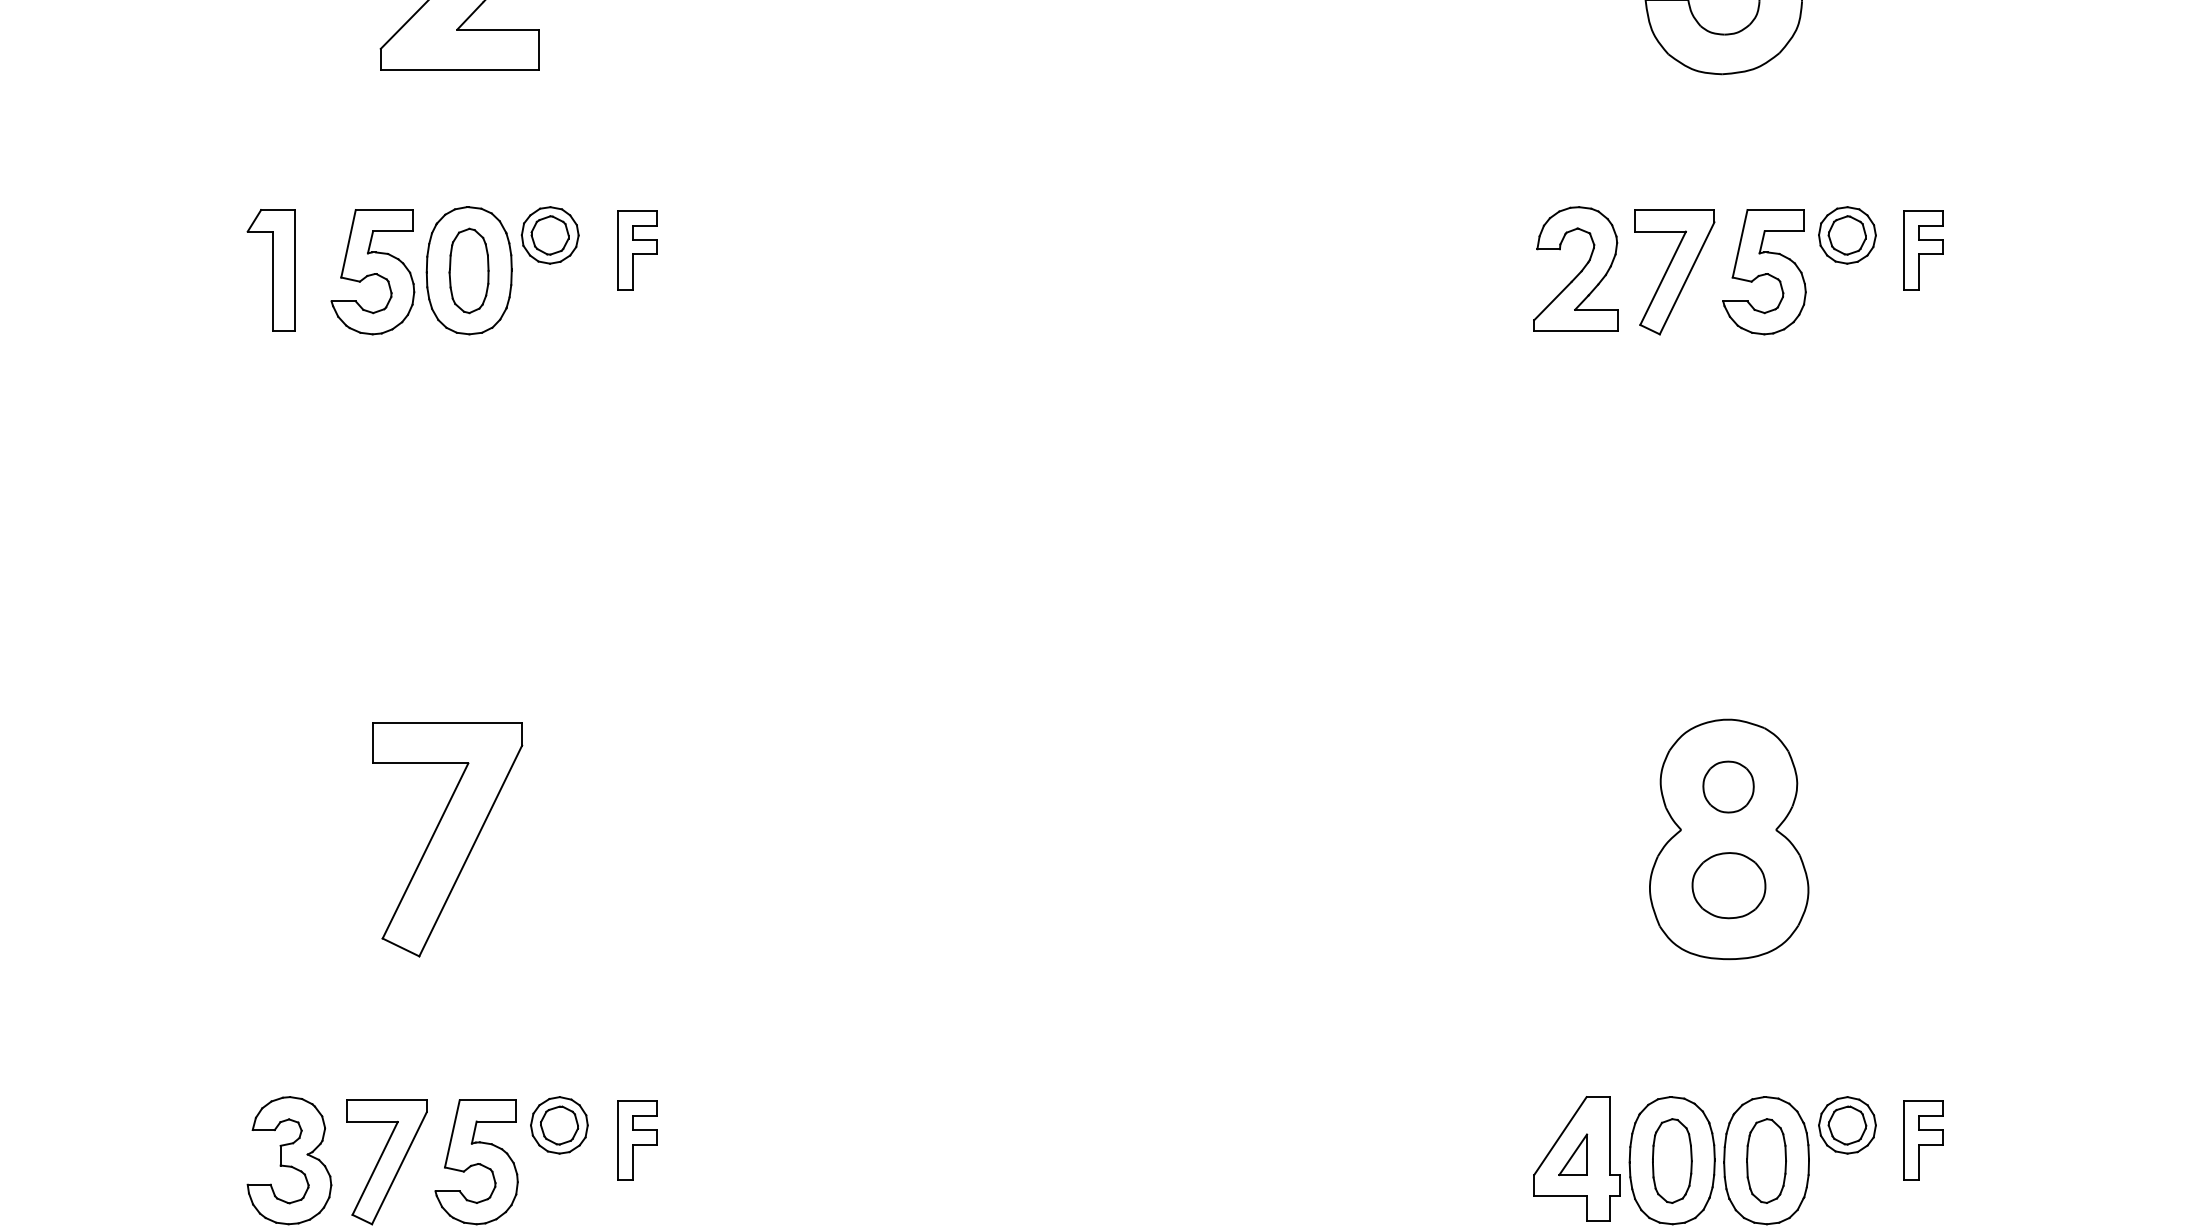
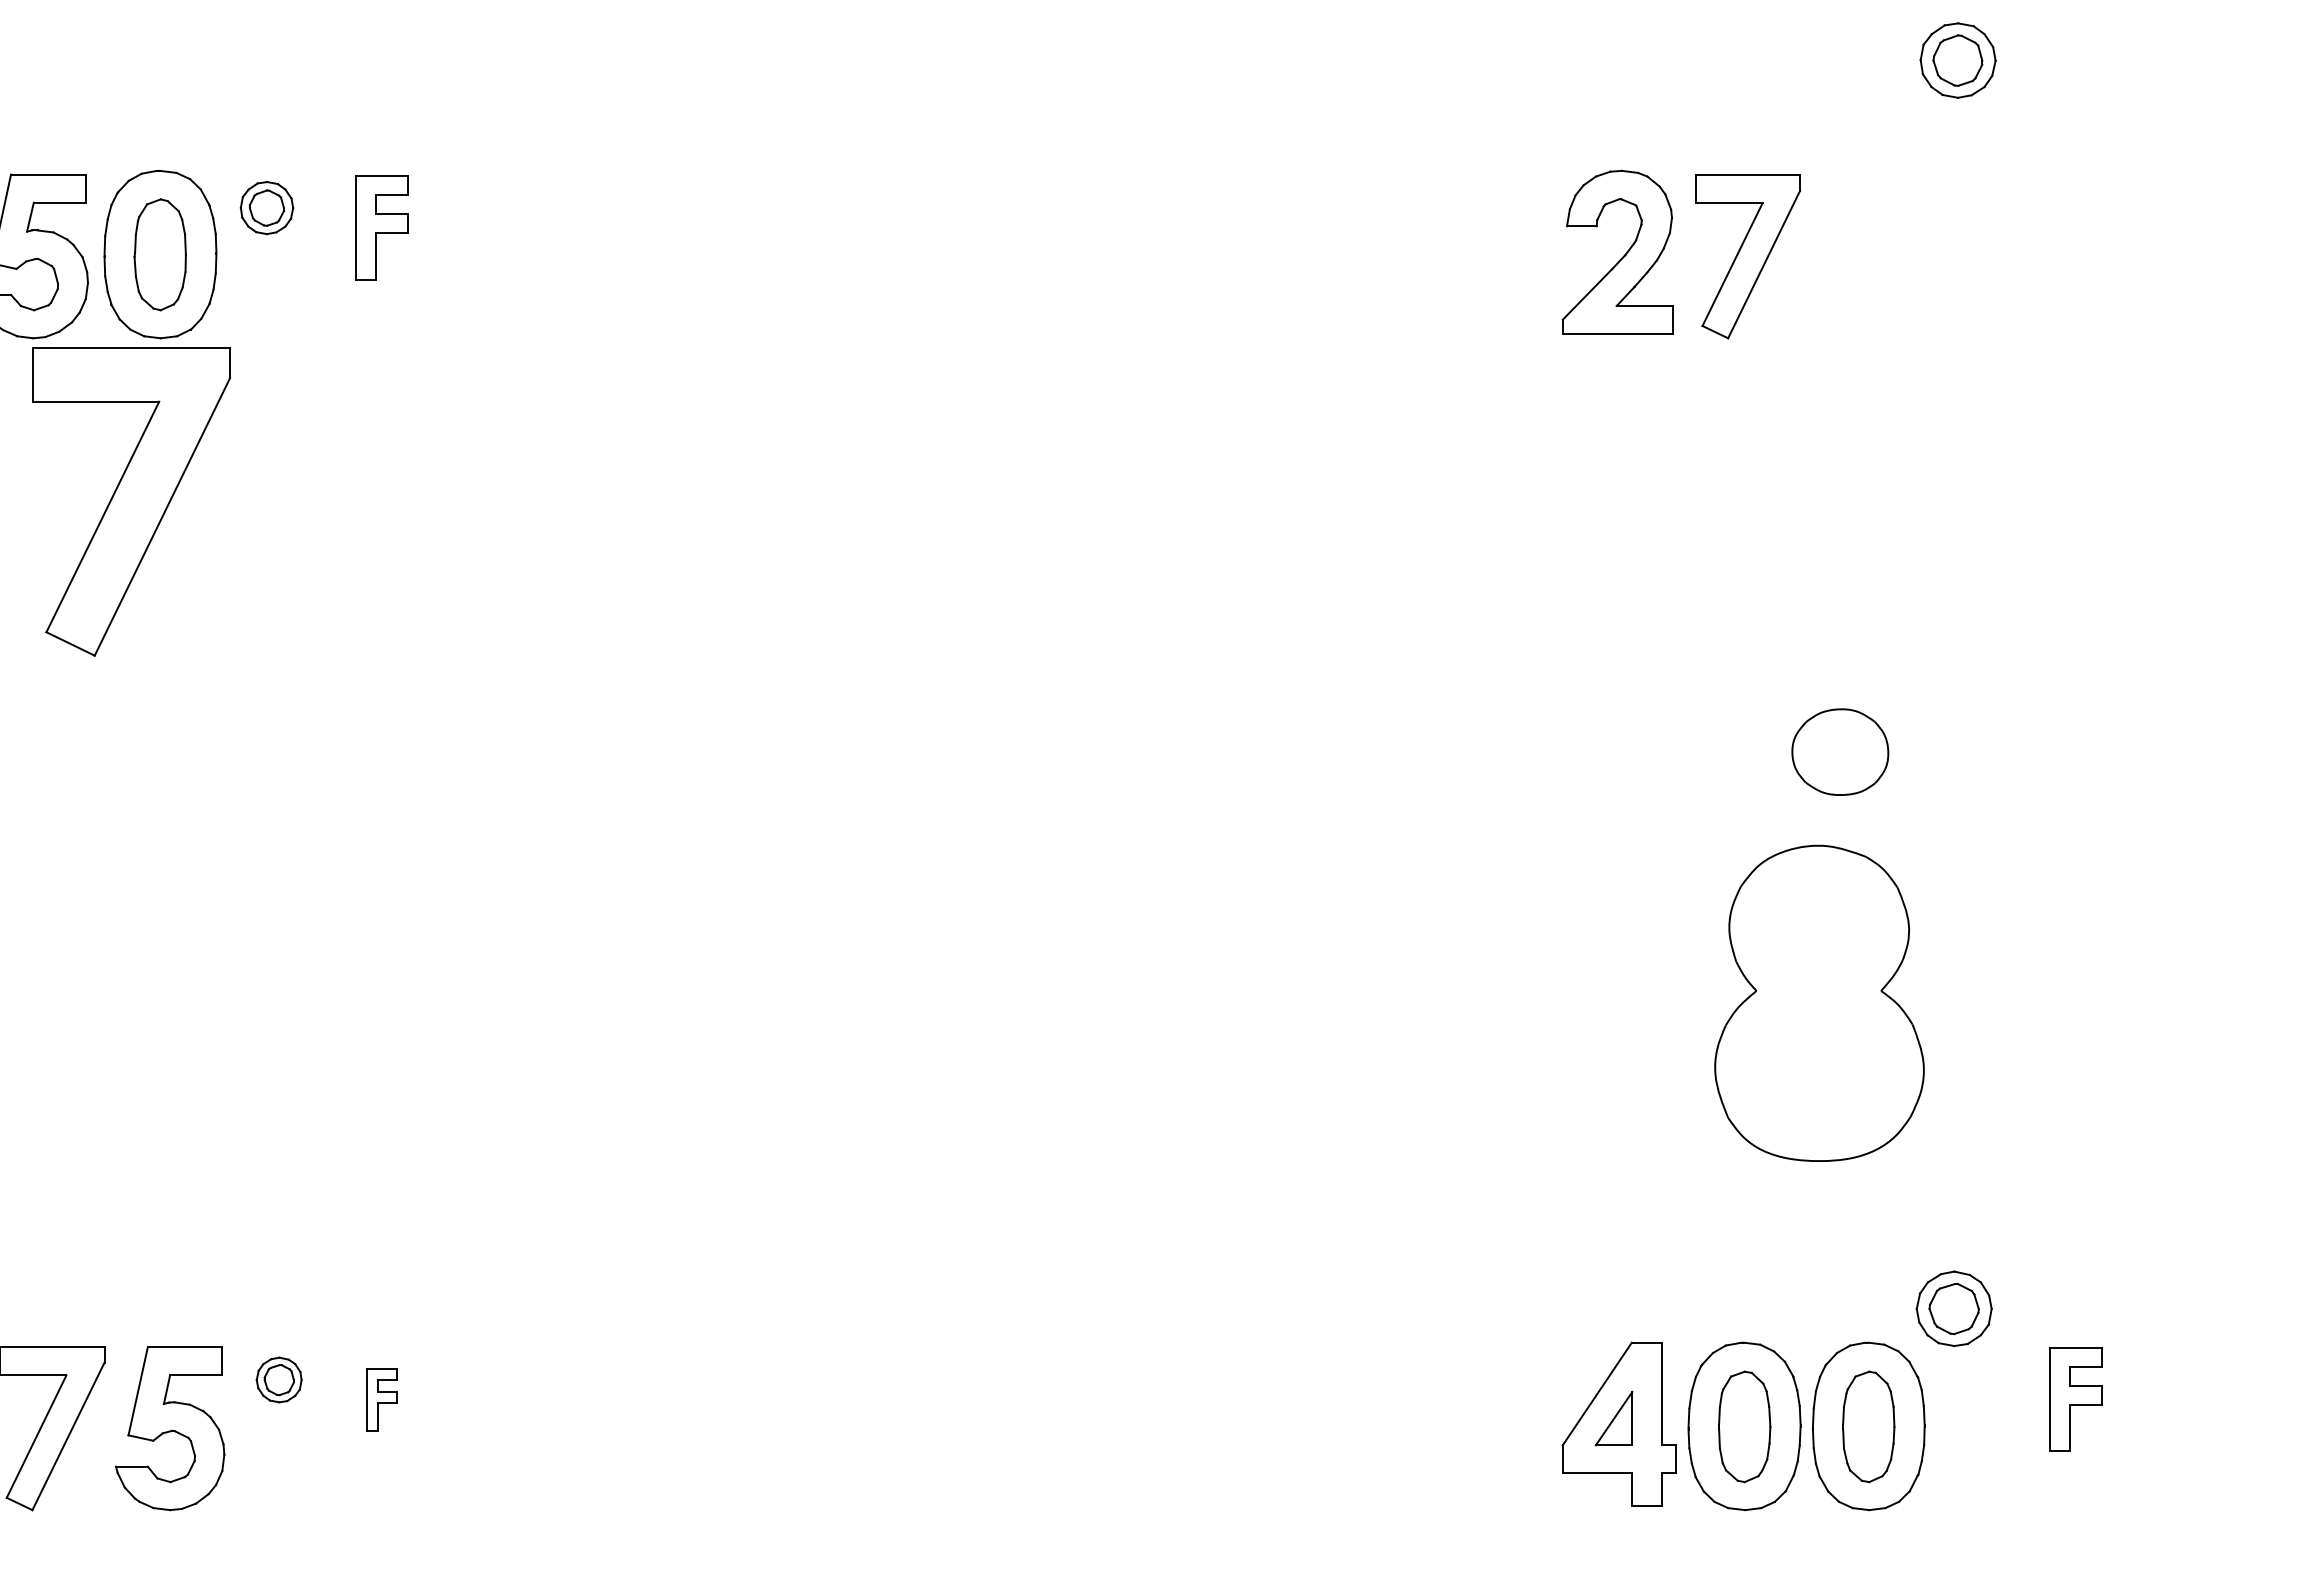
part: (549, 235) -> (266, 208), size x0.7
part: (1847, 235) -> (1958, 60), moved
part: (1923, 250) -> (2075, 227), removed
part: (1764, 272) -> (1866, 256), removed
part: (1728, 786) -> (1818, 933), removed
part: (447, 839) -> (131, 501), moved
part: (1728, 885) -> (1839, 751), moved
part: (559, 1125) -> (279, 1380), size x0.6
part: (1847, 1125) -> (1954, 1308), moved
part: (637, 1140) -> (381, 1399), size x0.6

